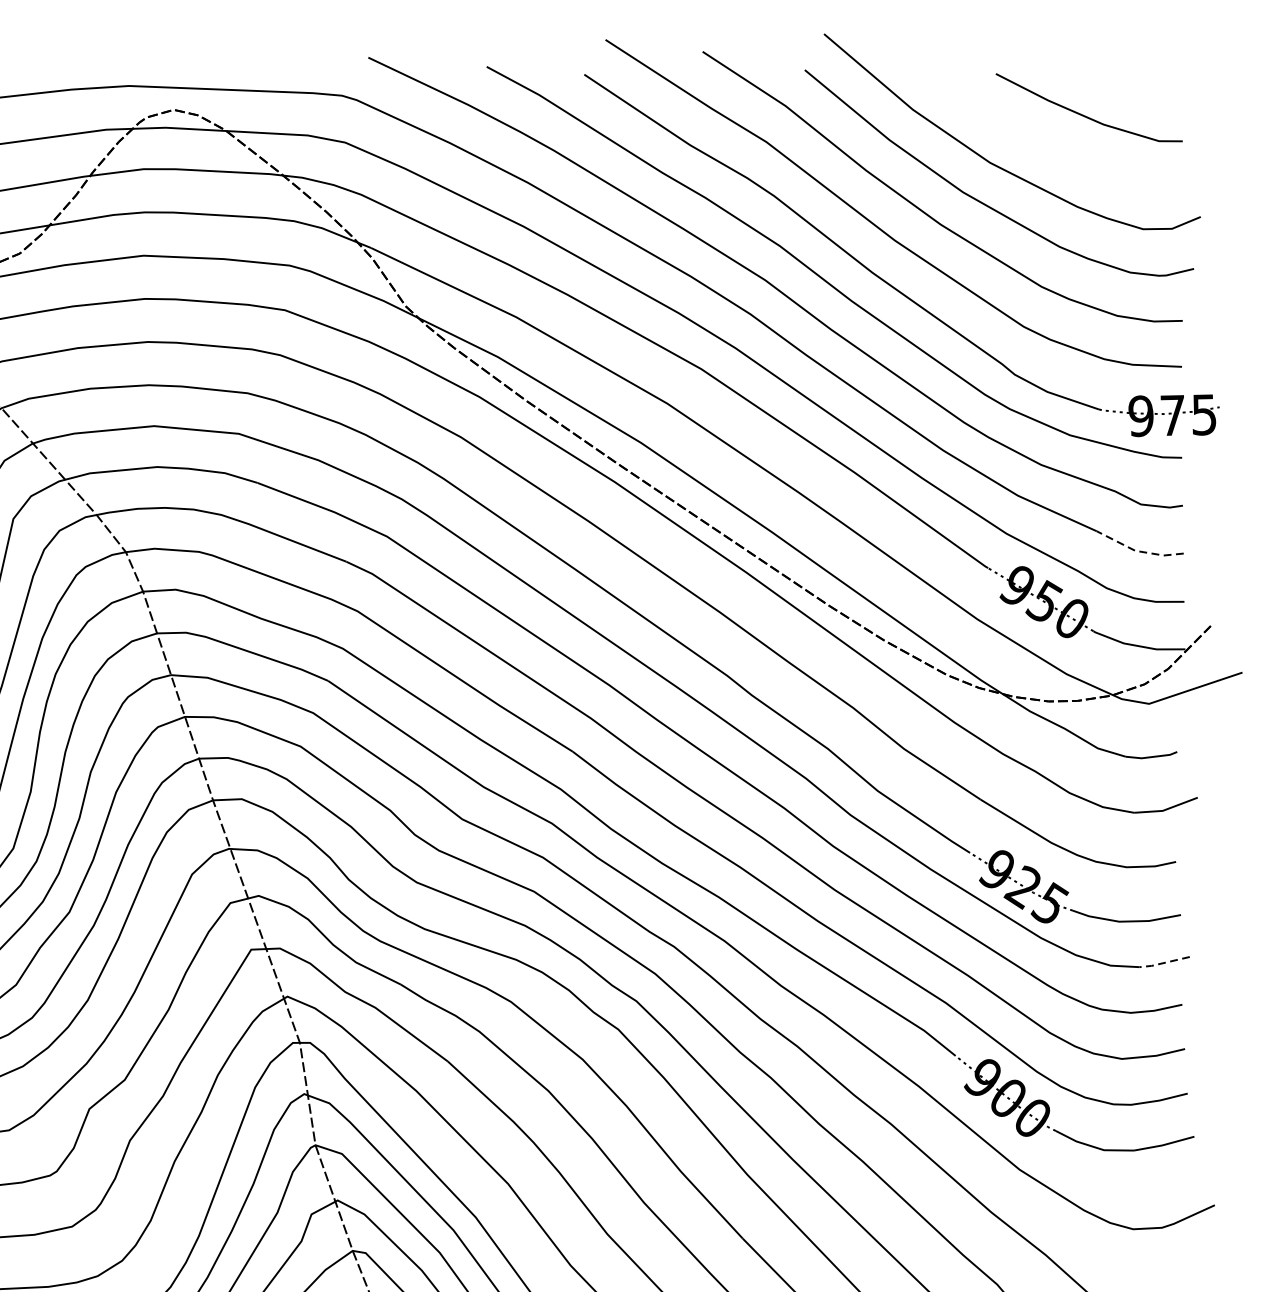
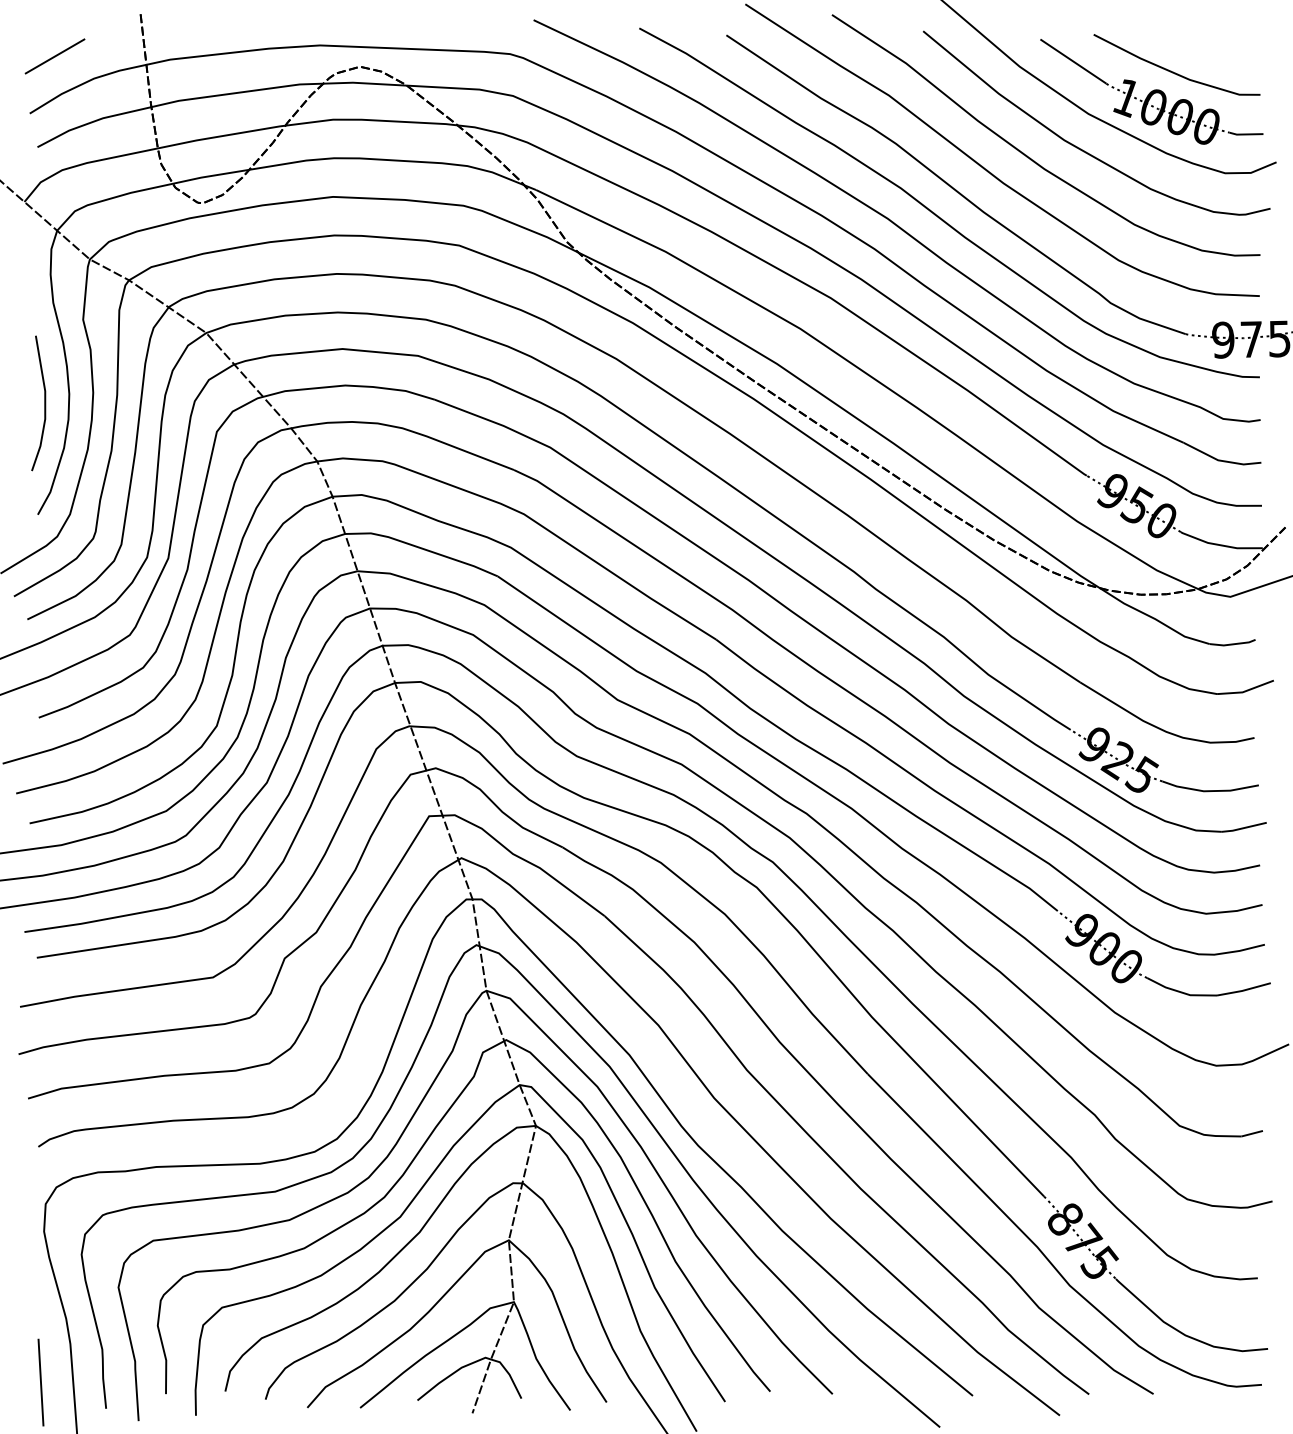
part: (1060, 137) -> (1151, 91), added
line: (1137, 551) -> (1220, 460), dashed -> solid
line: (1163, 963) -> (1243, 828), dashed -> solid

